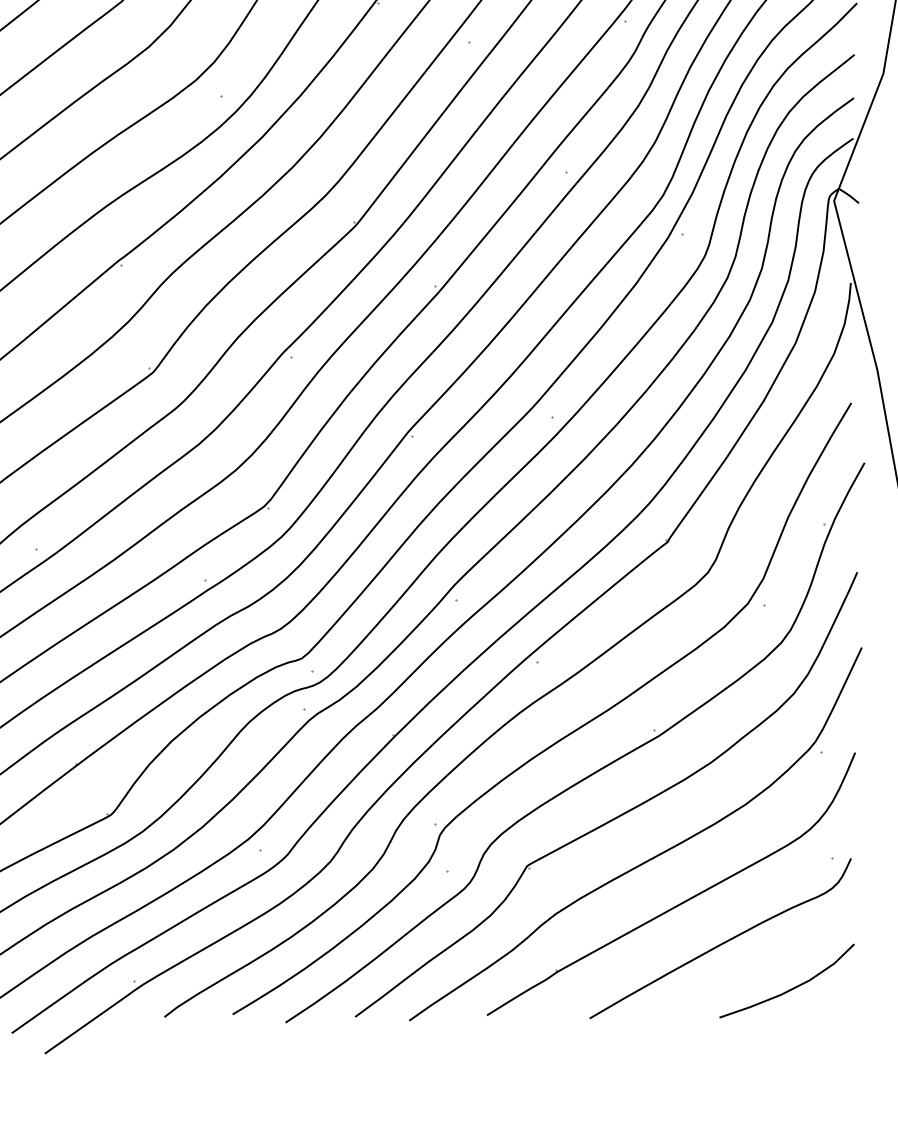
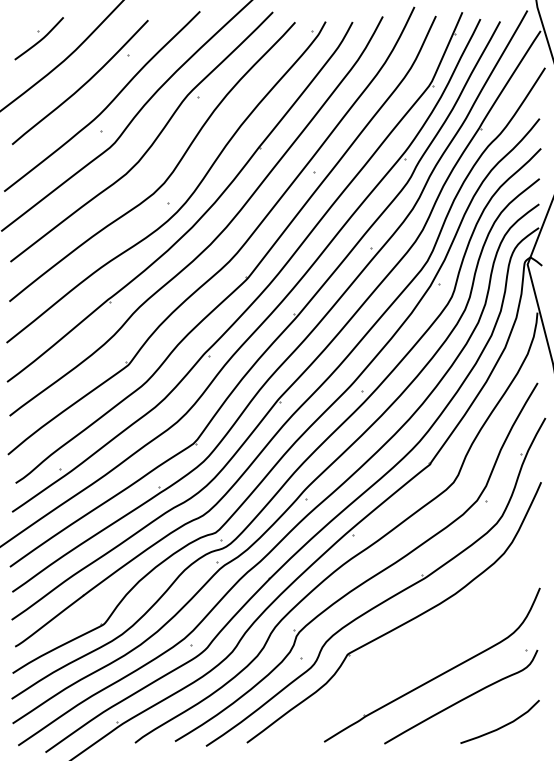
part: (649, 857) -> (419, 649), removed

